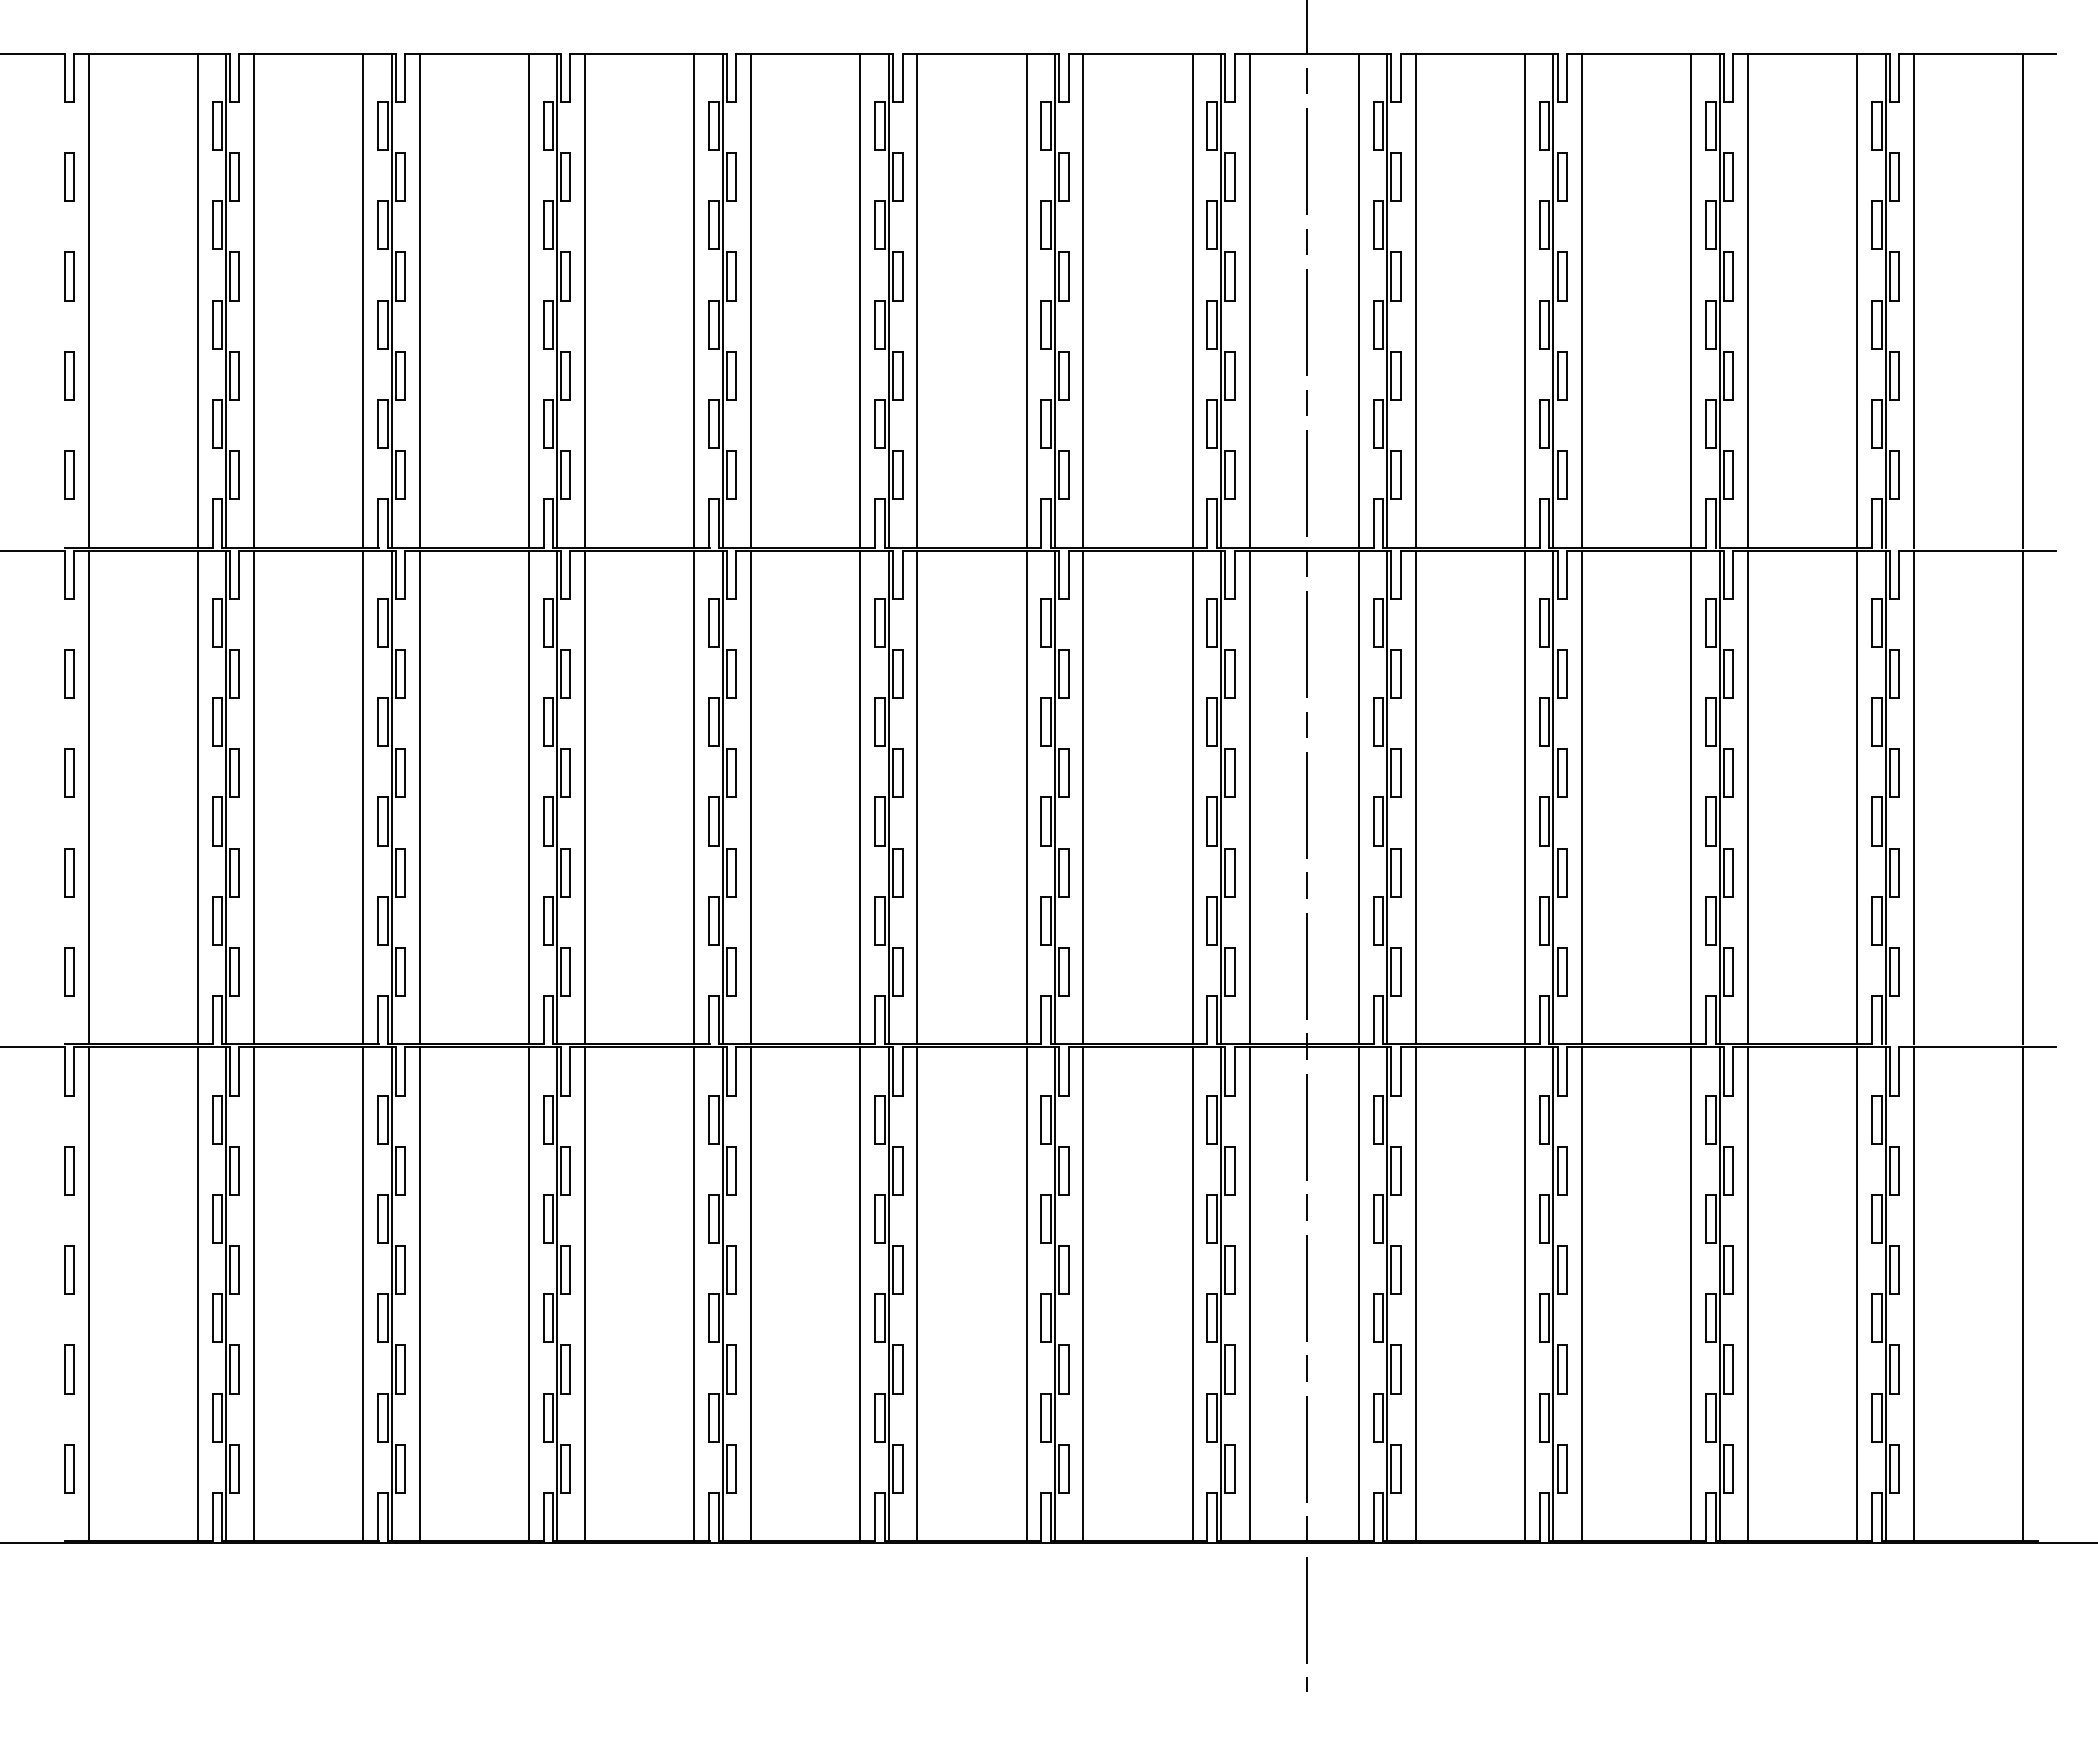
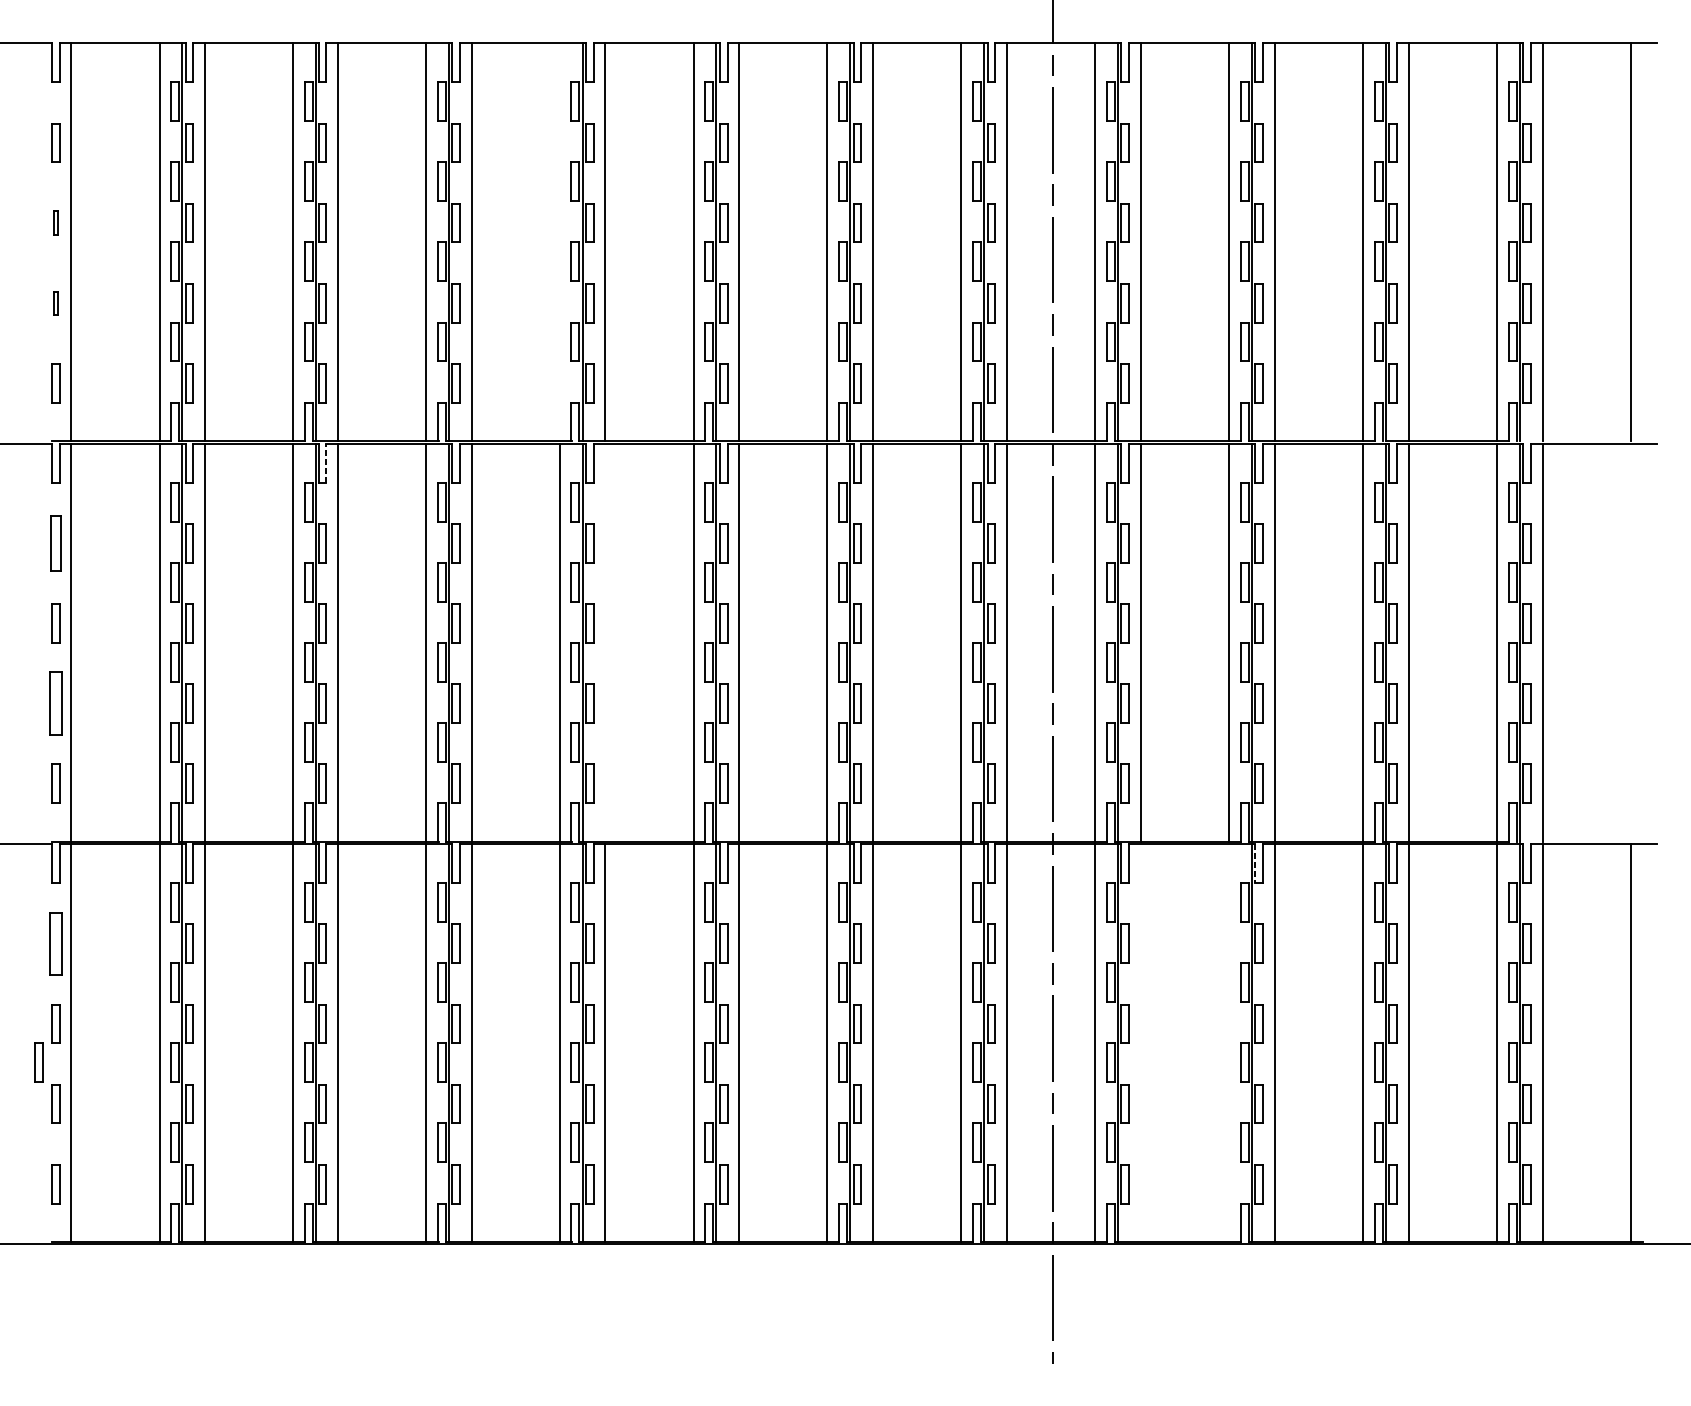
part: (69, 276) -> (56, 223), size x0.6
line: (694, 300) -> (559, 242), removed
part: (69, 375) -> (56, 302), size x0.6
line: (404, 574) -> (326, 463), solid -> dashed
part: (69, 673) -> (56, 543), size x1.4
line: (751, 797) -> (605, 642), removed
line: (2023, 797) -> (1630, 642), removed
part: (69, 872) -> (56, 703), size x1.6
line: (1557, 1071) -> (1255, 863), solid -> dashed
part: (69, 1170) -> (56, 943), size x1.6
line: (1415, 1294) -> (1140, 1043), removed
line: (1525, 1294) -> (1229, 1043), removed
part: (48, 1317) -> (39, 1062), added

